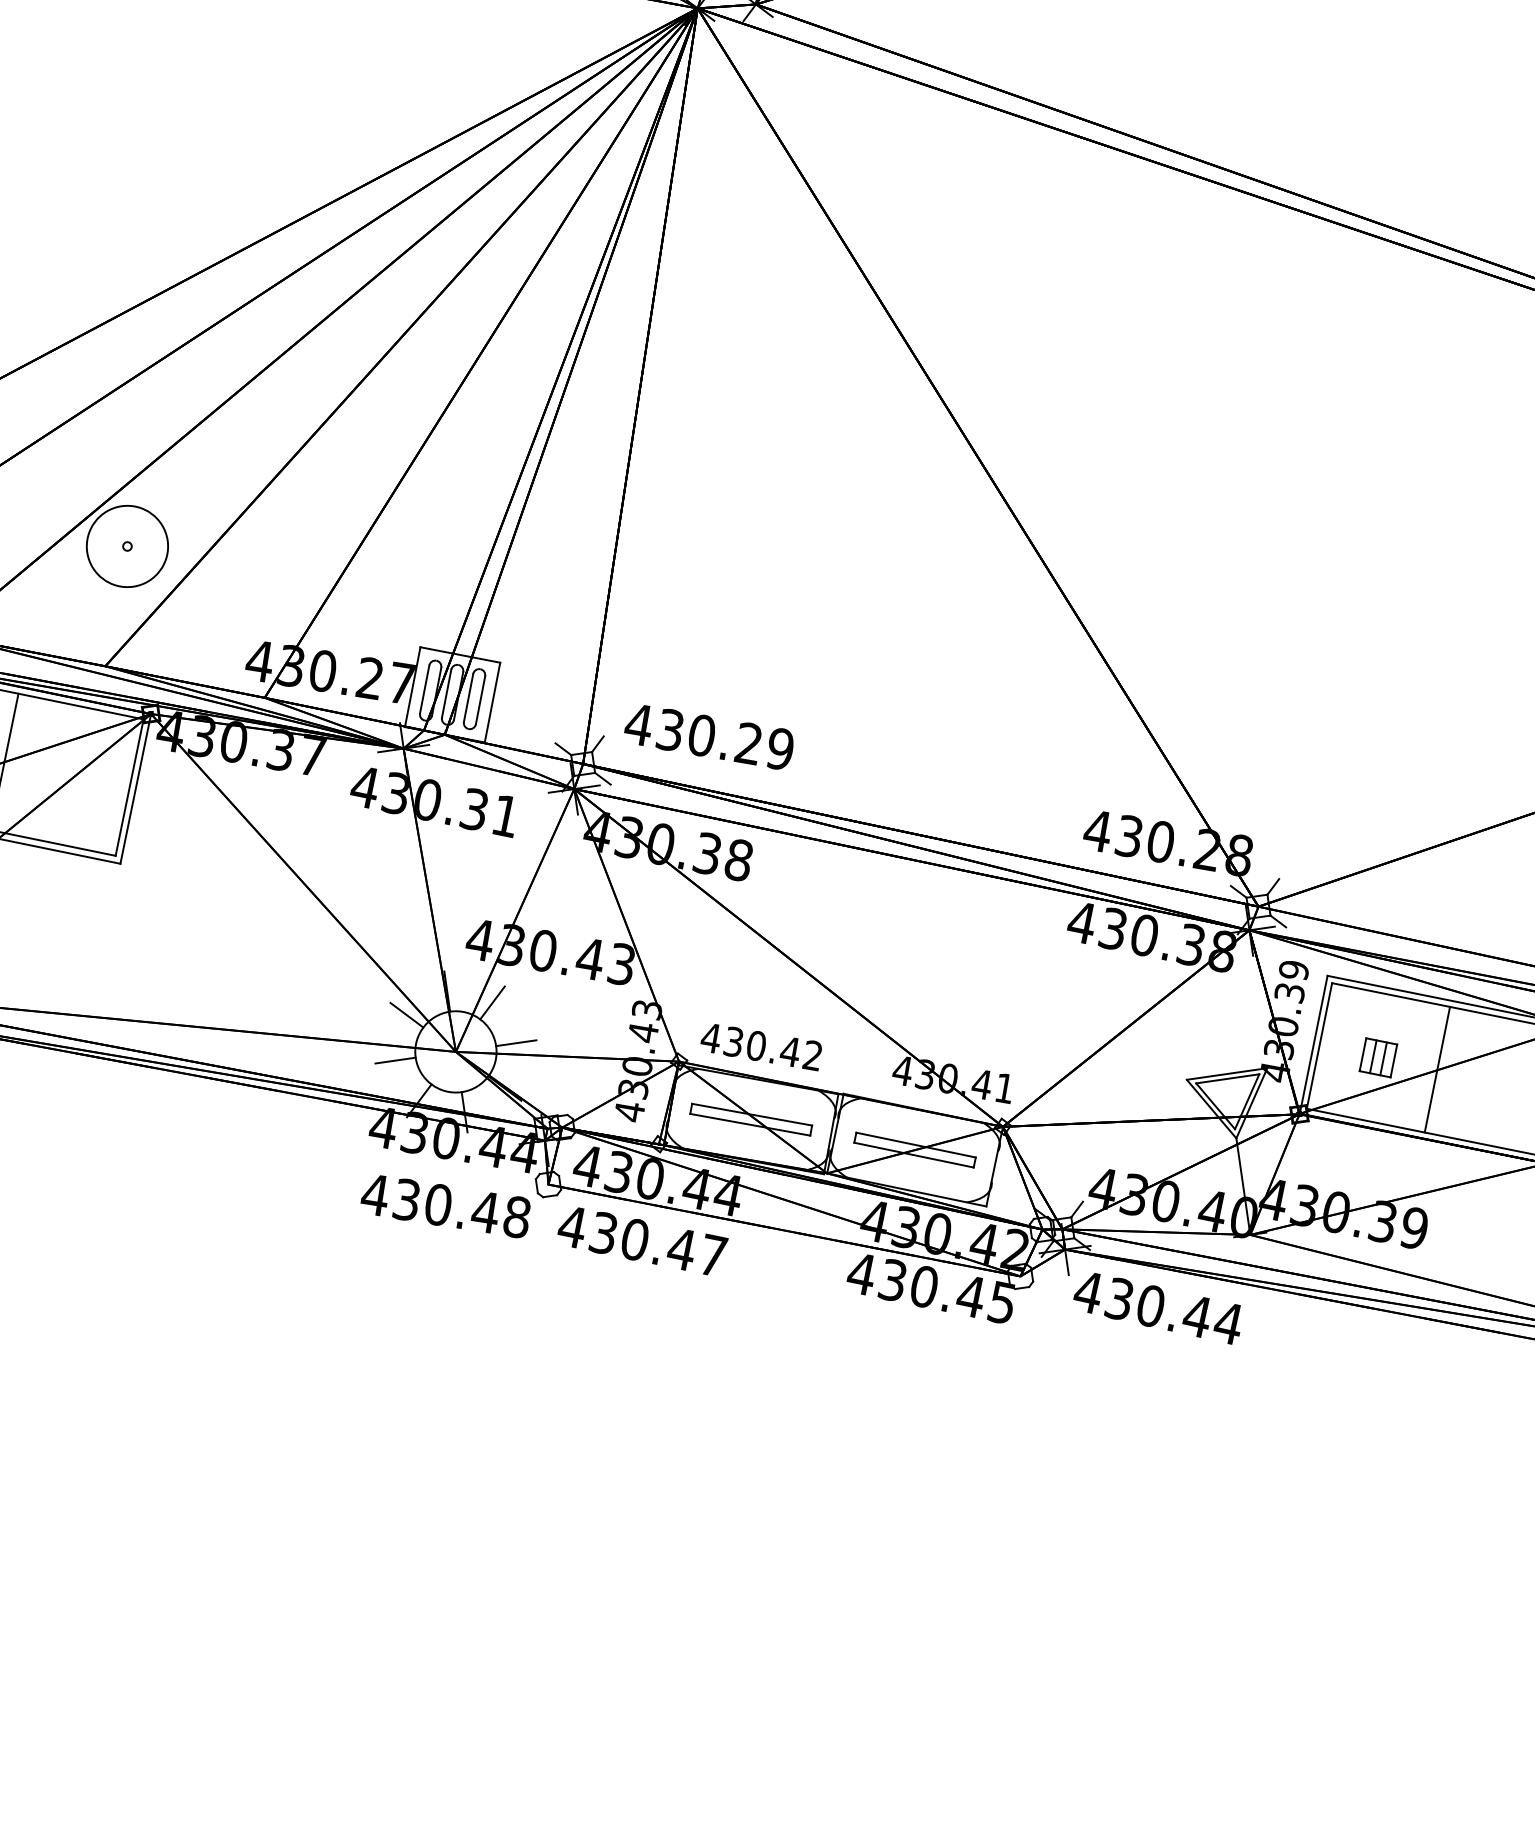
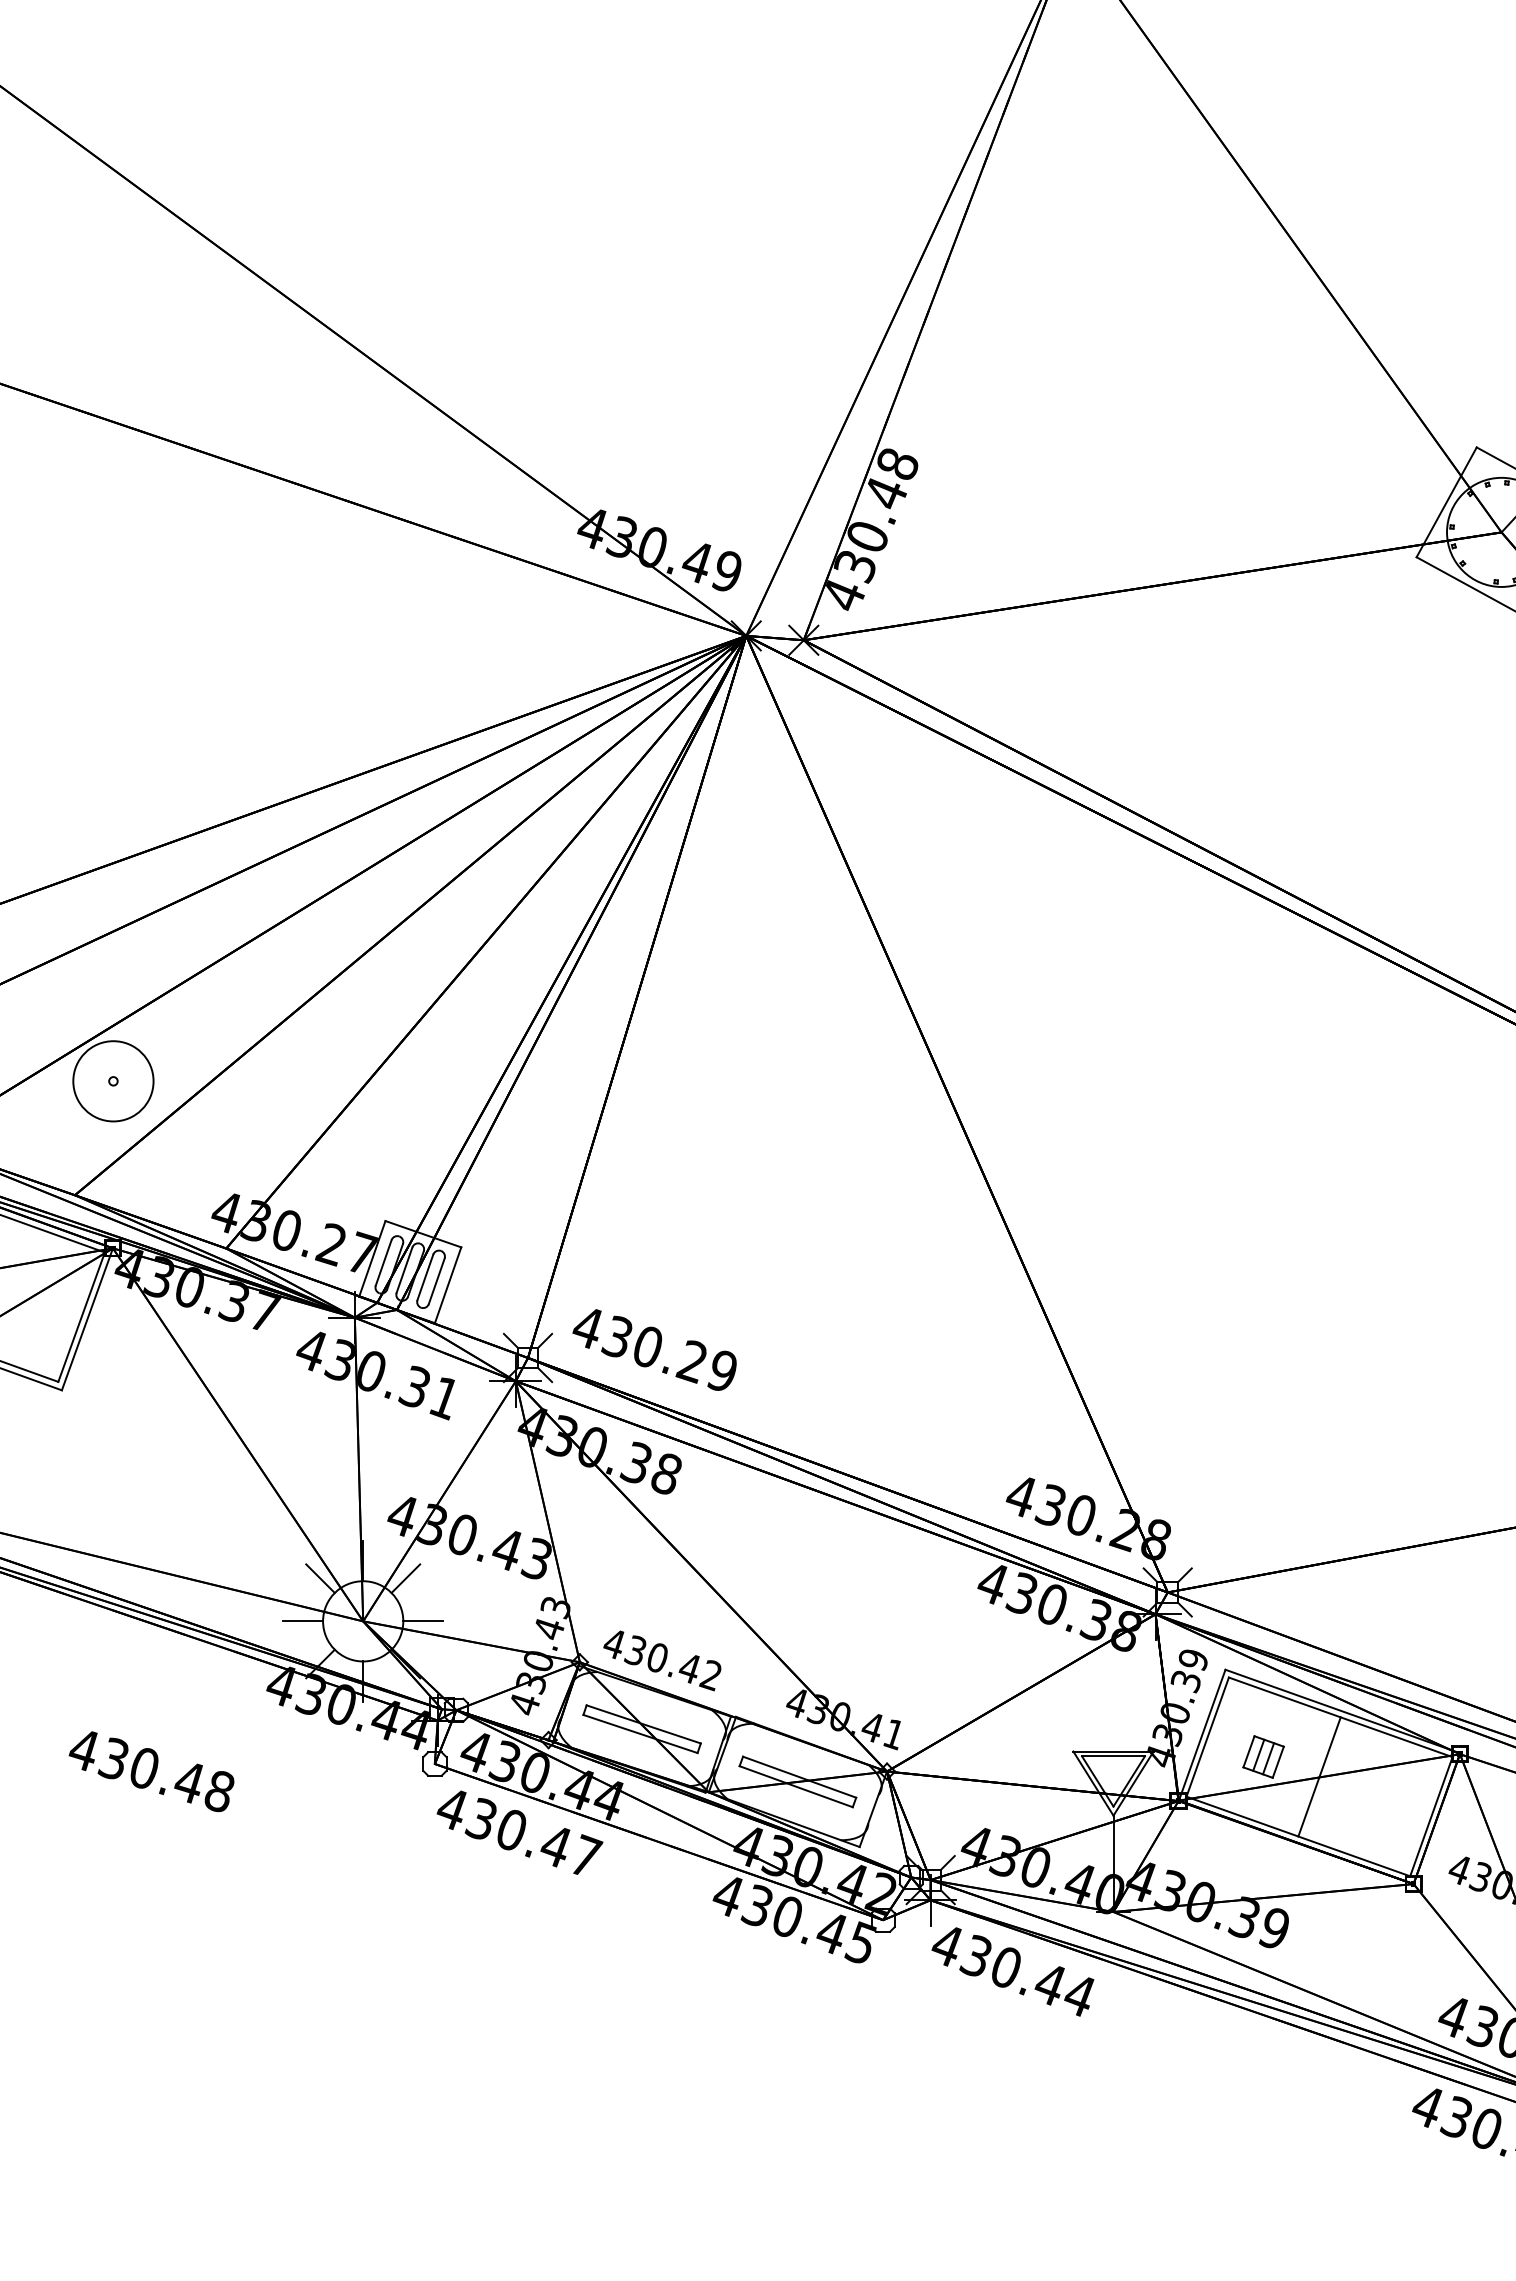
text: (445, 1207) -> (151, 1771), moved

